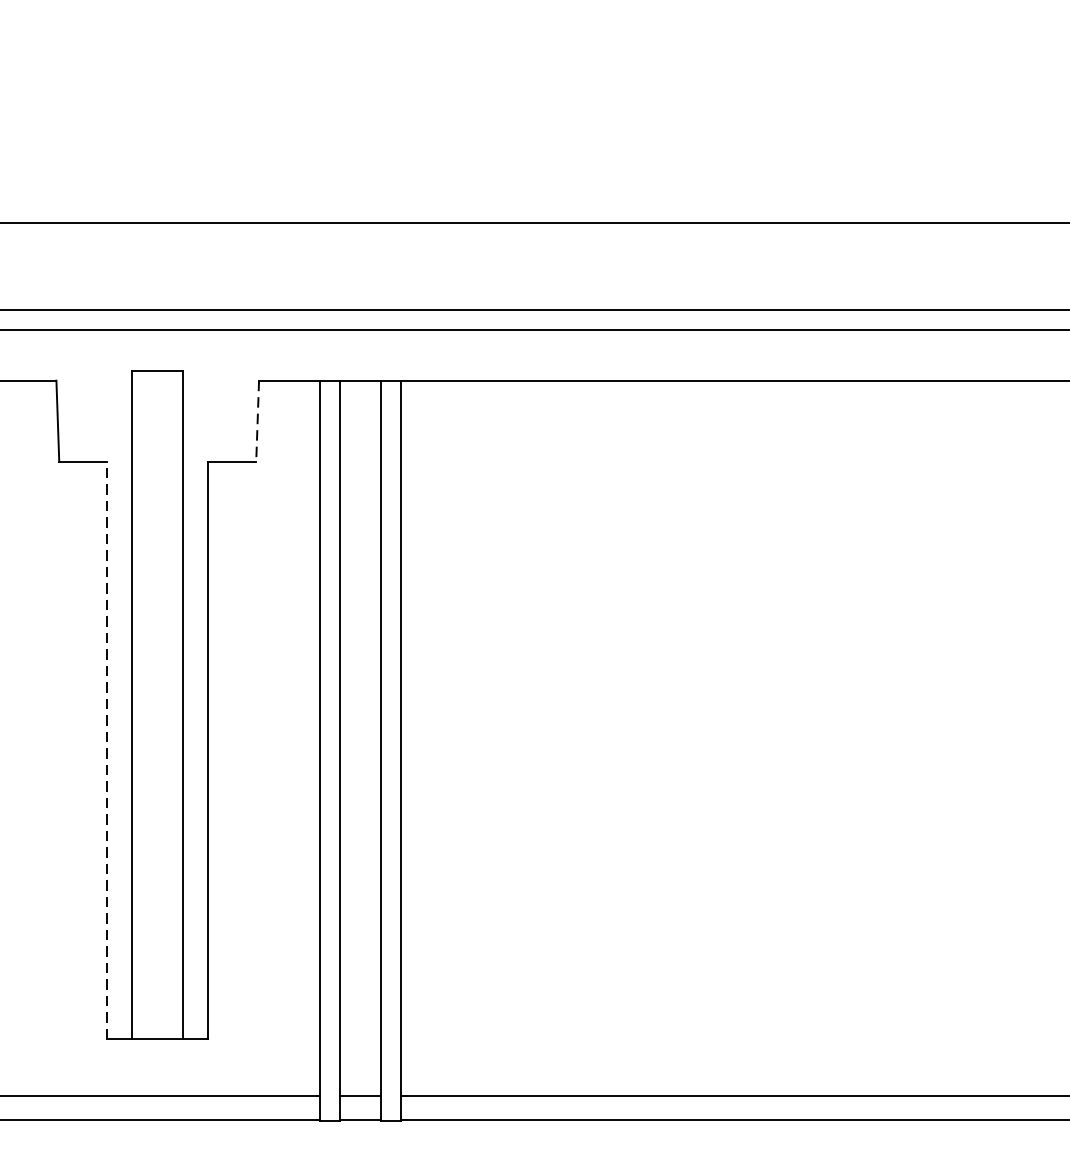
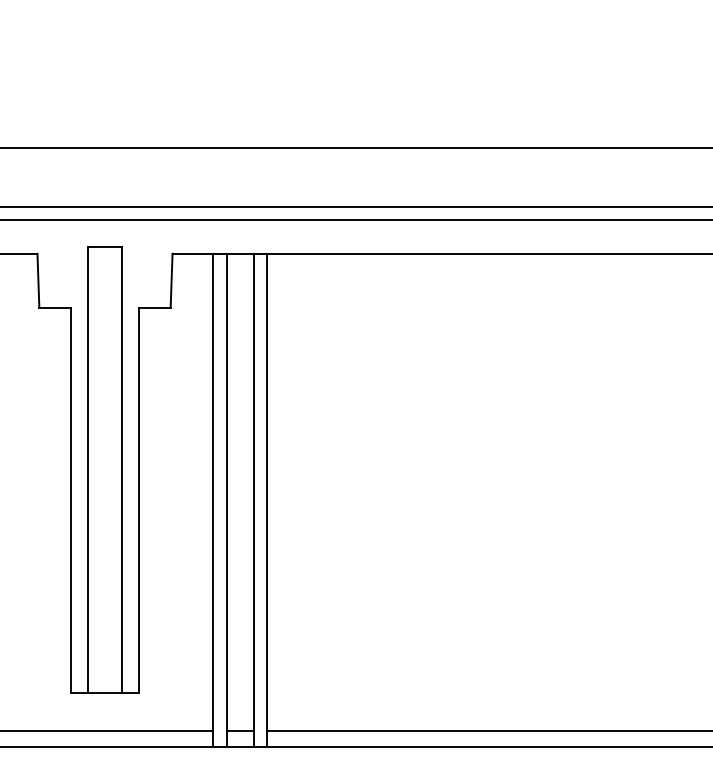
line: (257, 422) -> (171, 281), dashed -> solid
line: (107, 749) -> (71, 499), dashed -> solid

